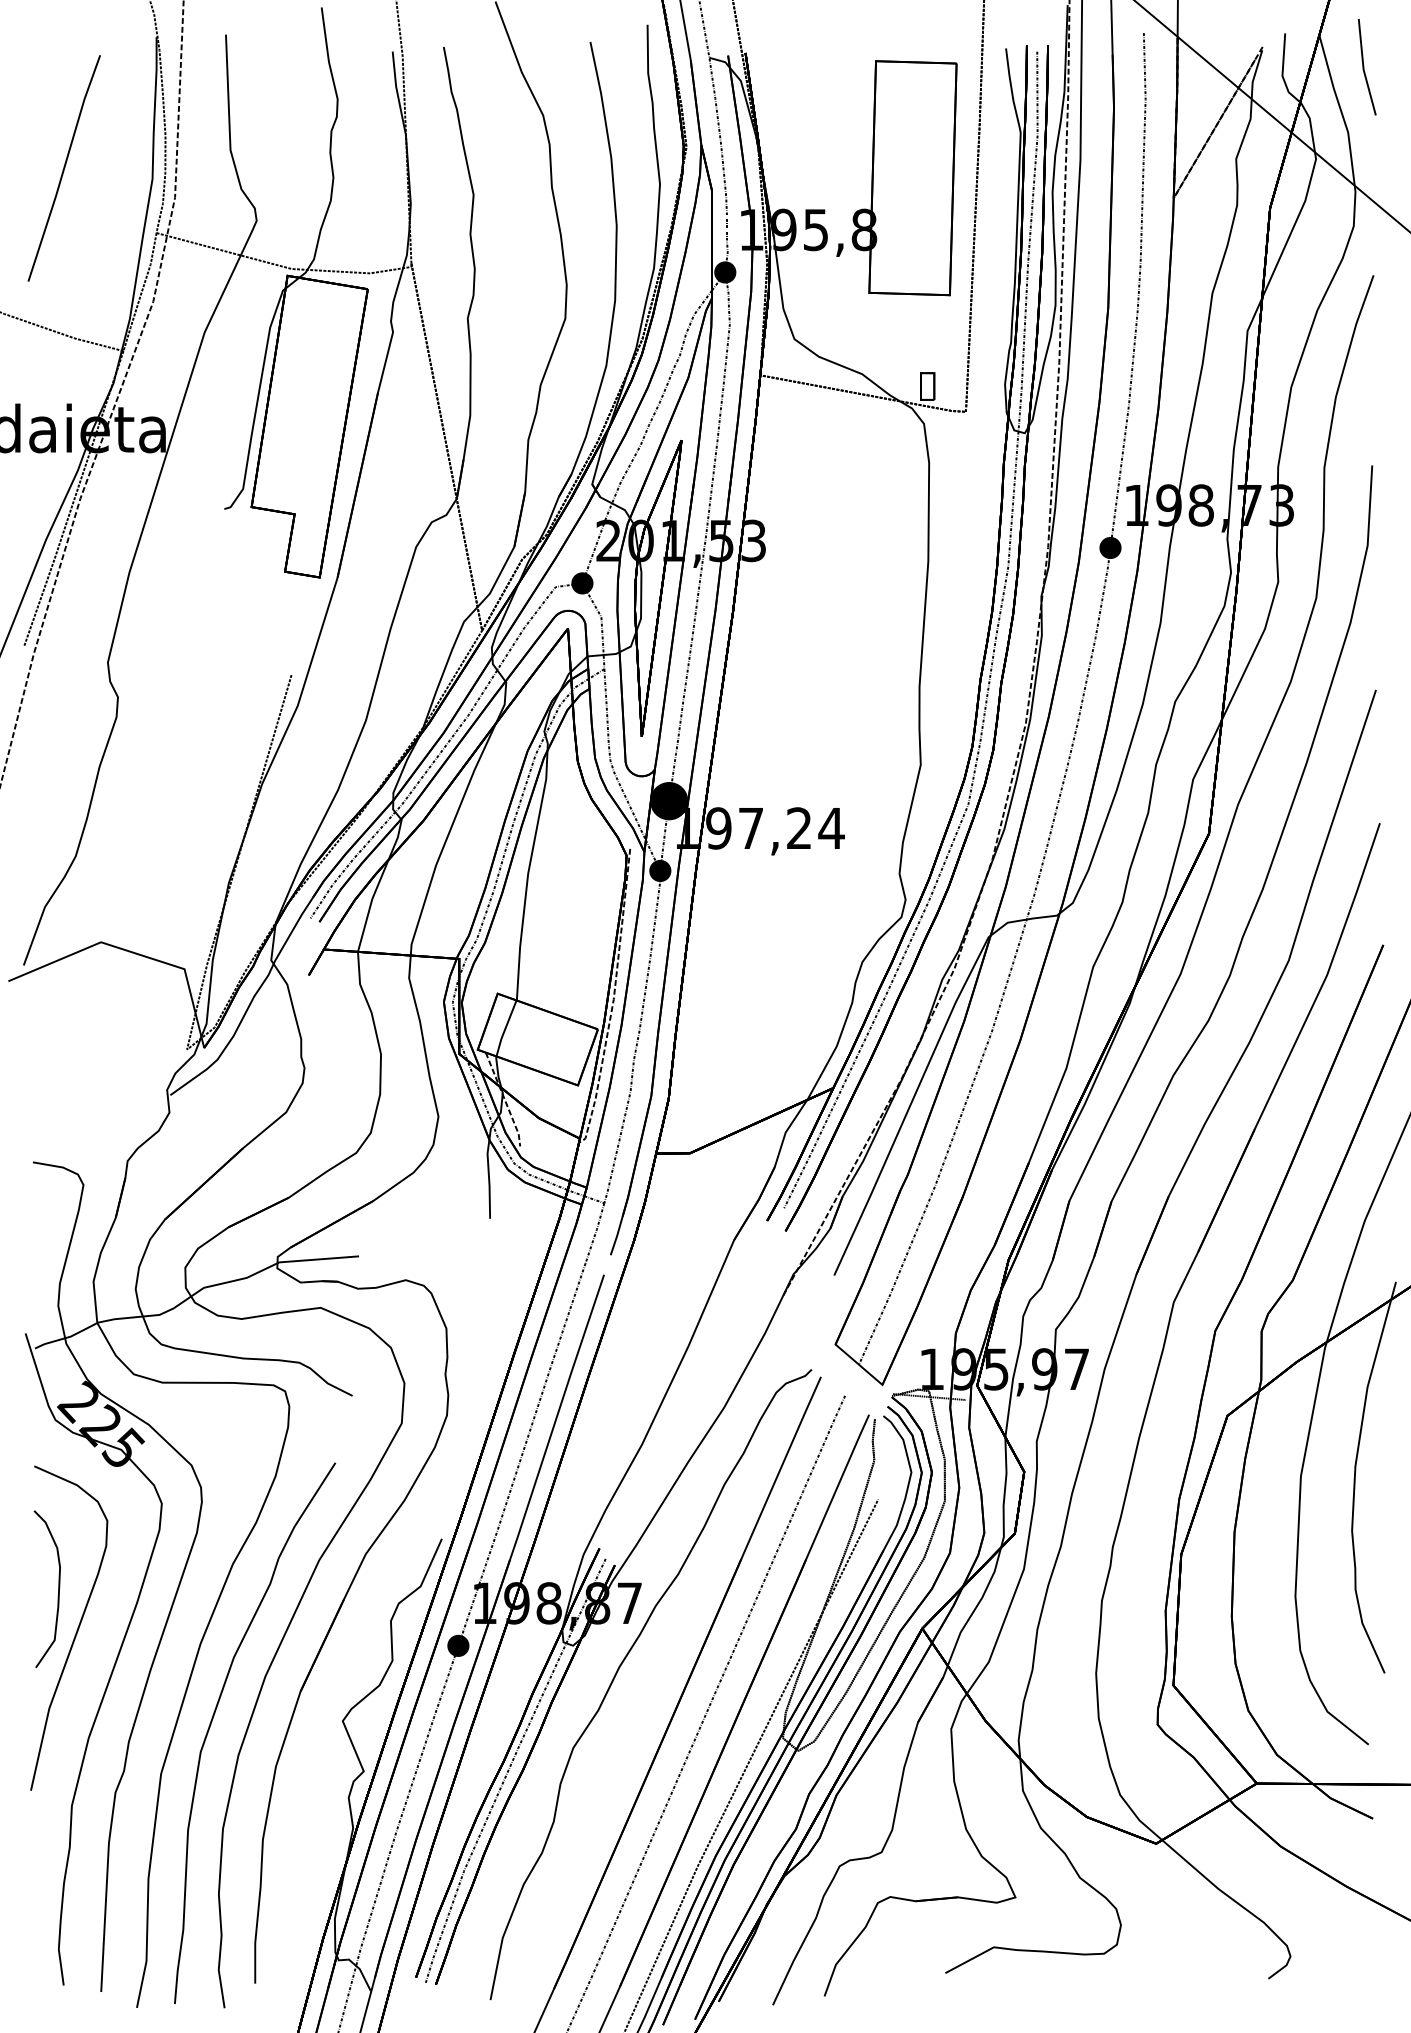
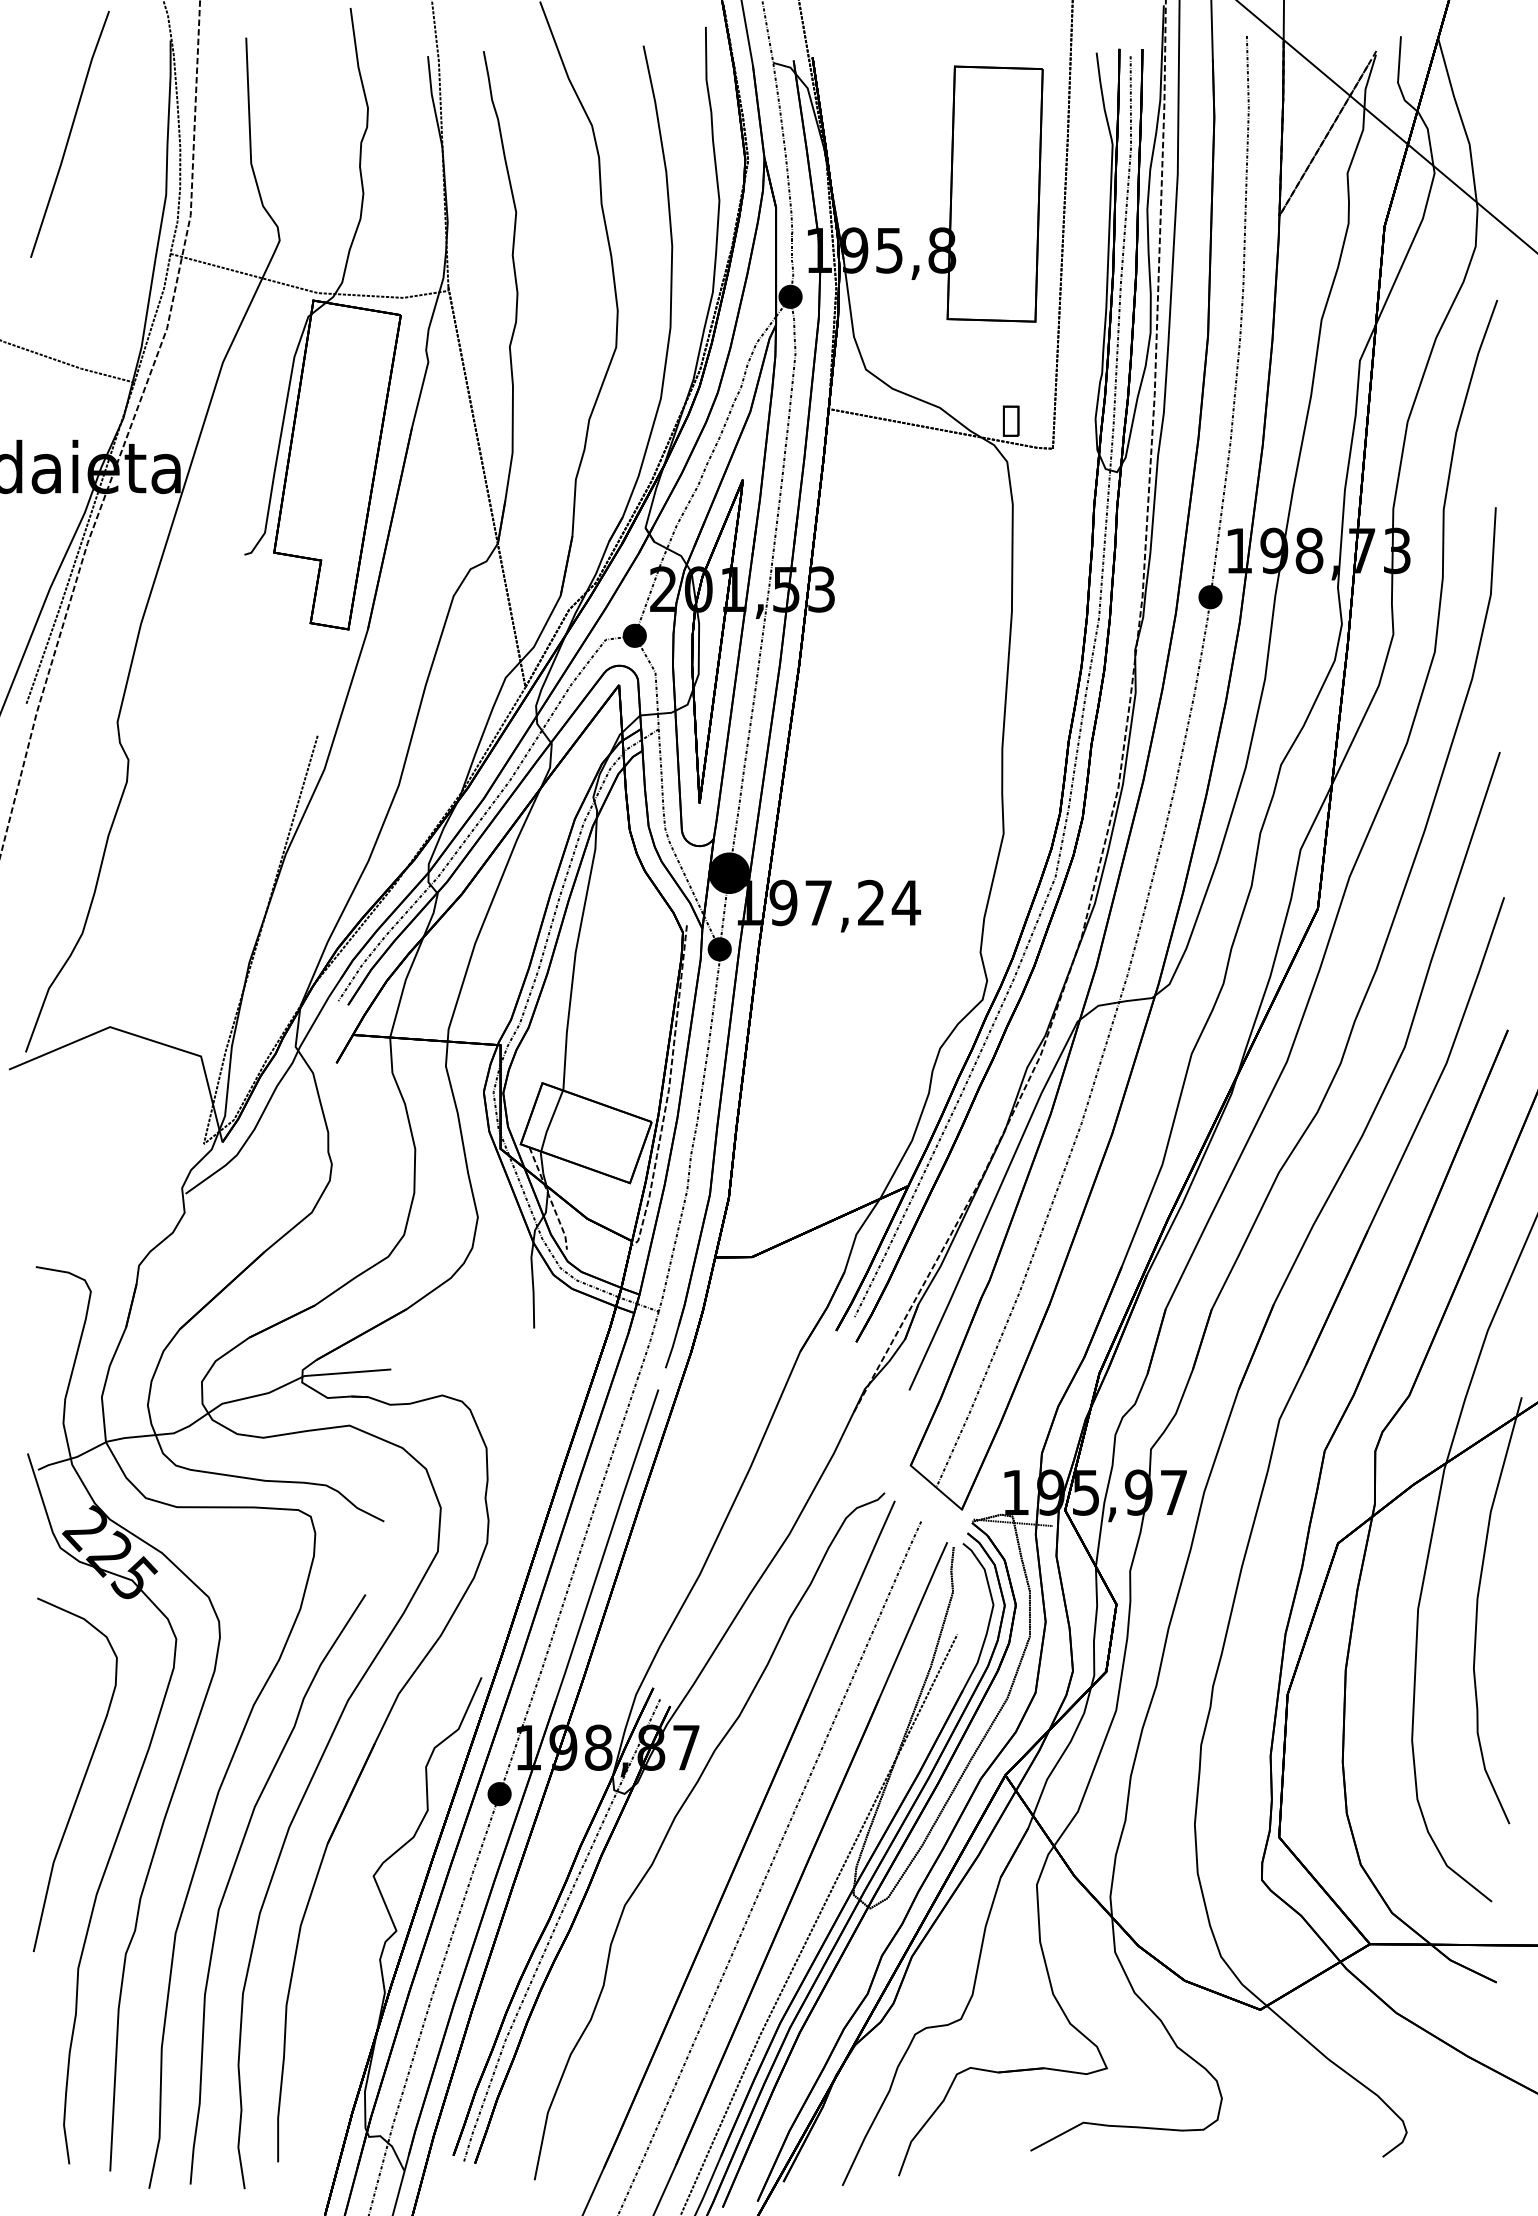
line: (1364, 67) -> (1487, 73), removed
line: (63, 168) -> (69, 134), moved
curve: (58, 1589) -> (63, 1732), removed

